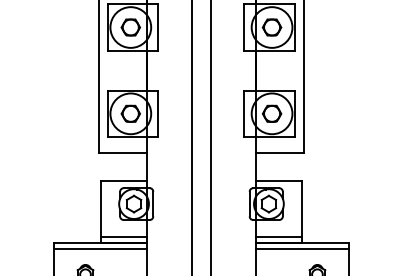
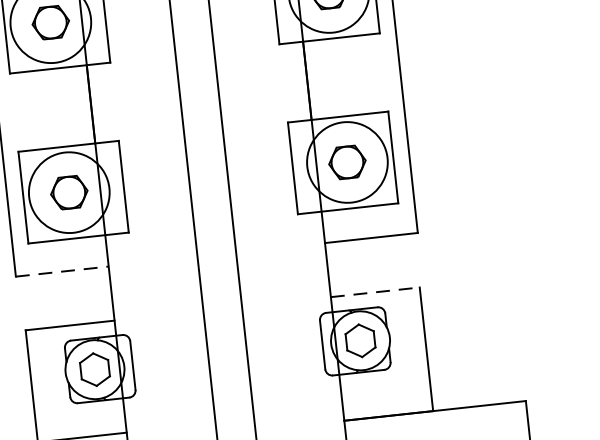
line: (122, 153) -> (61, 272), solid -> dashed
line: (278, 180) -> (374, 292), solid -> dashed
line: (278, 237) -> (386, 404), removed
line: (302, 249) -> (436, 423), removed

